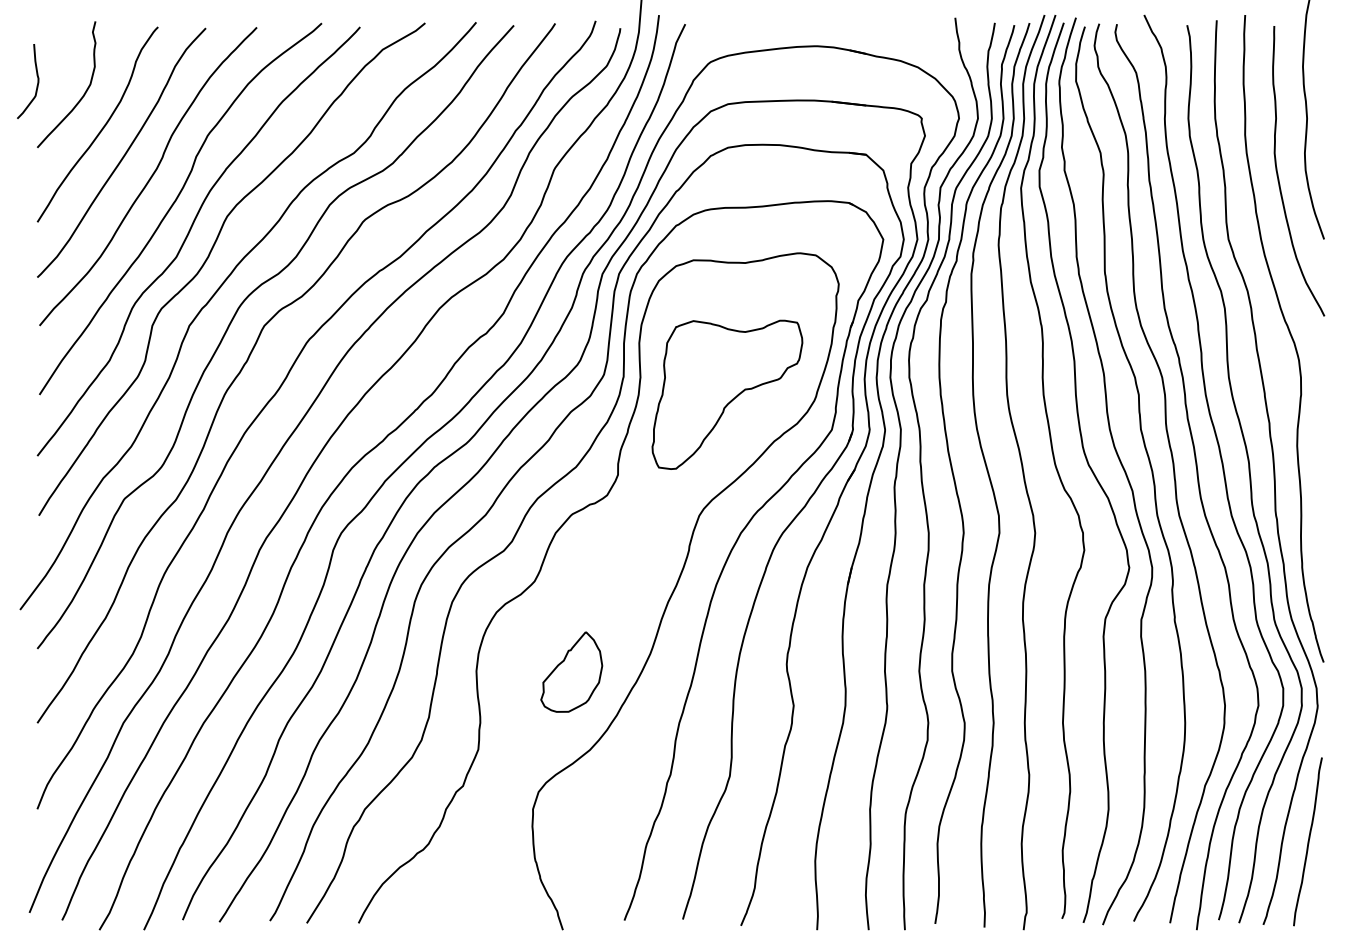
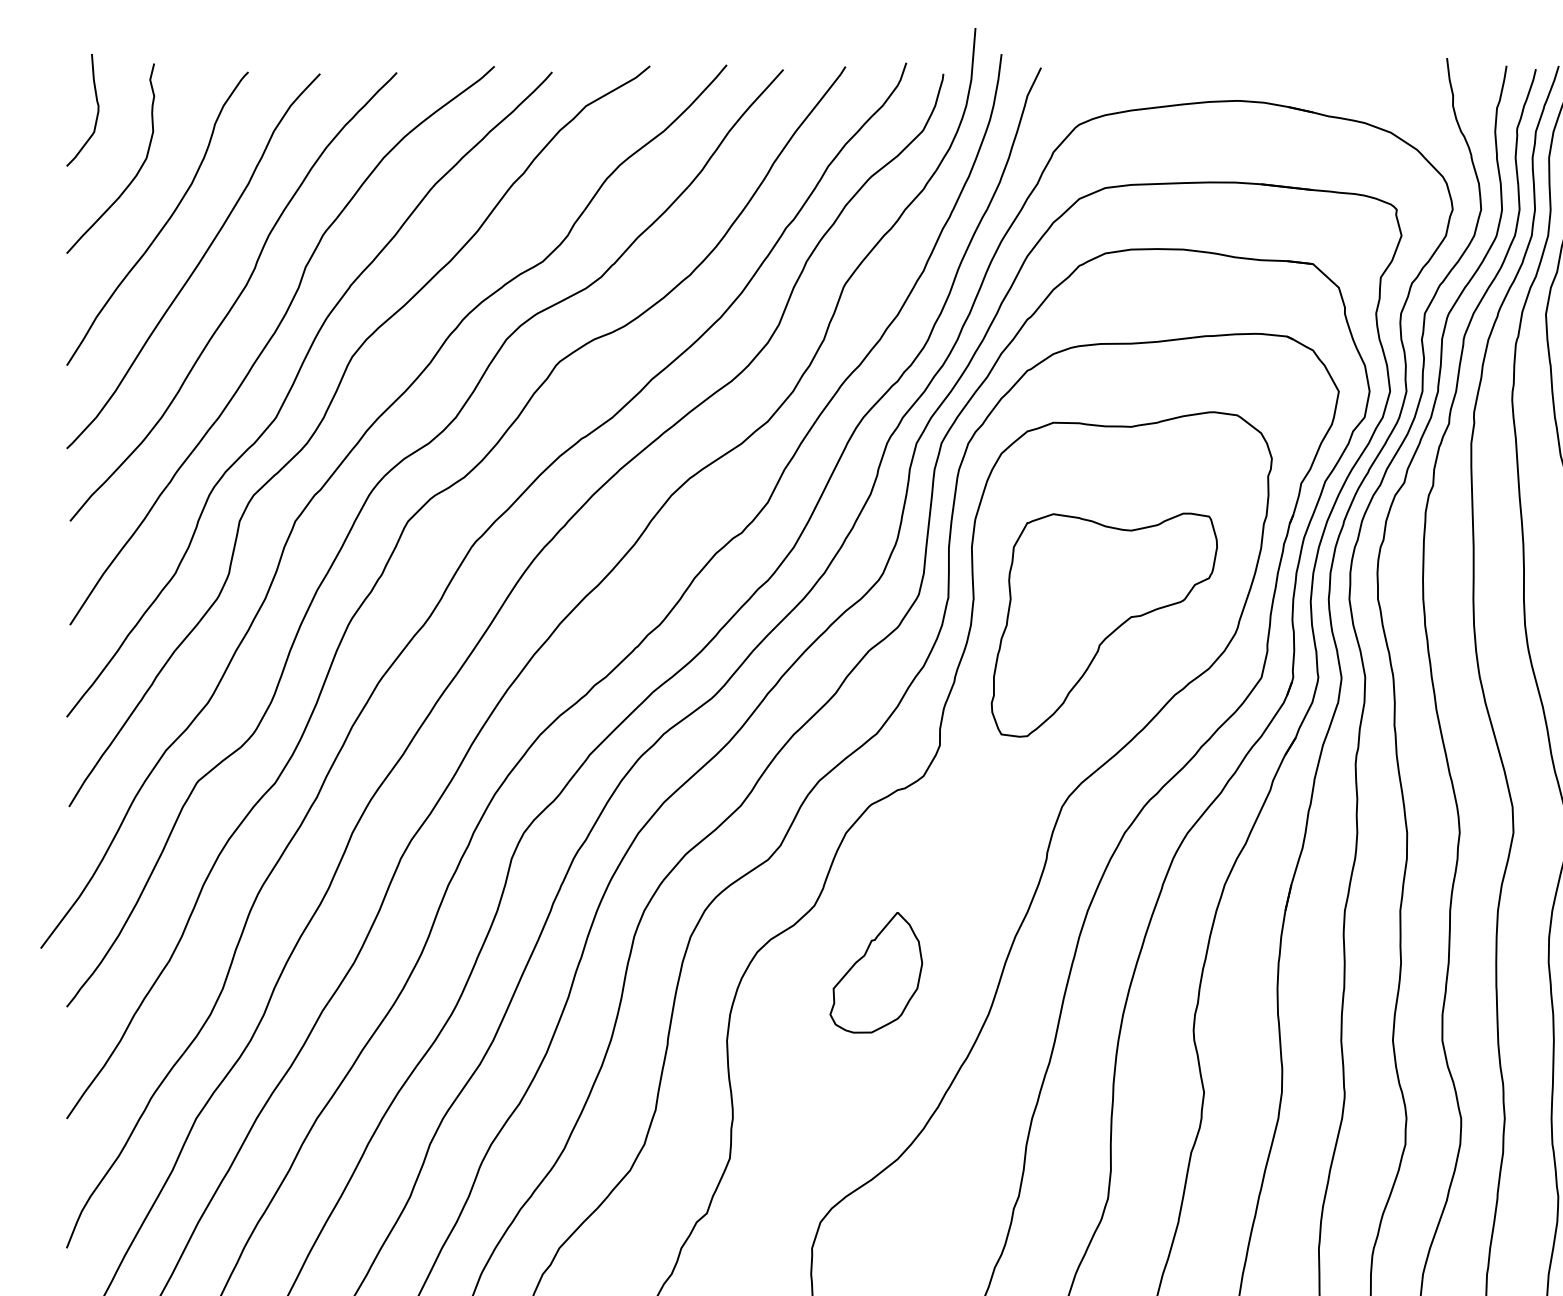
curve: (36, 85) -> (95, 116), moved
part: (571, 671) -> (875, 971), moved

